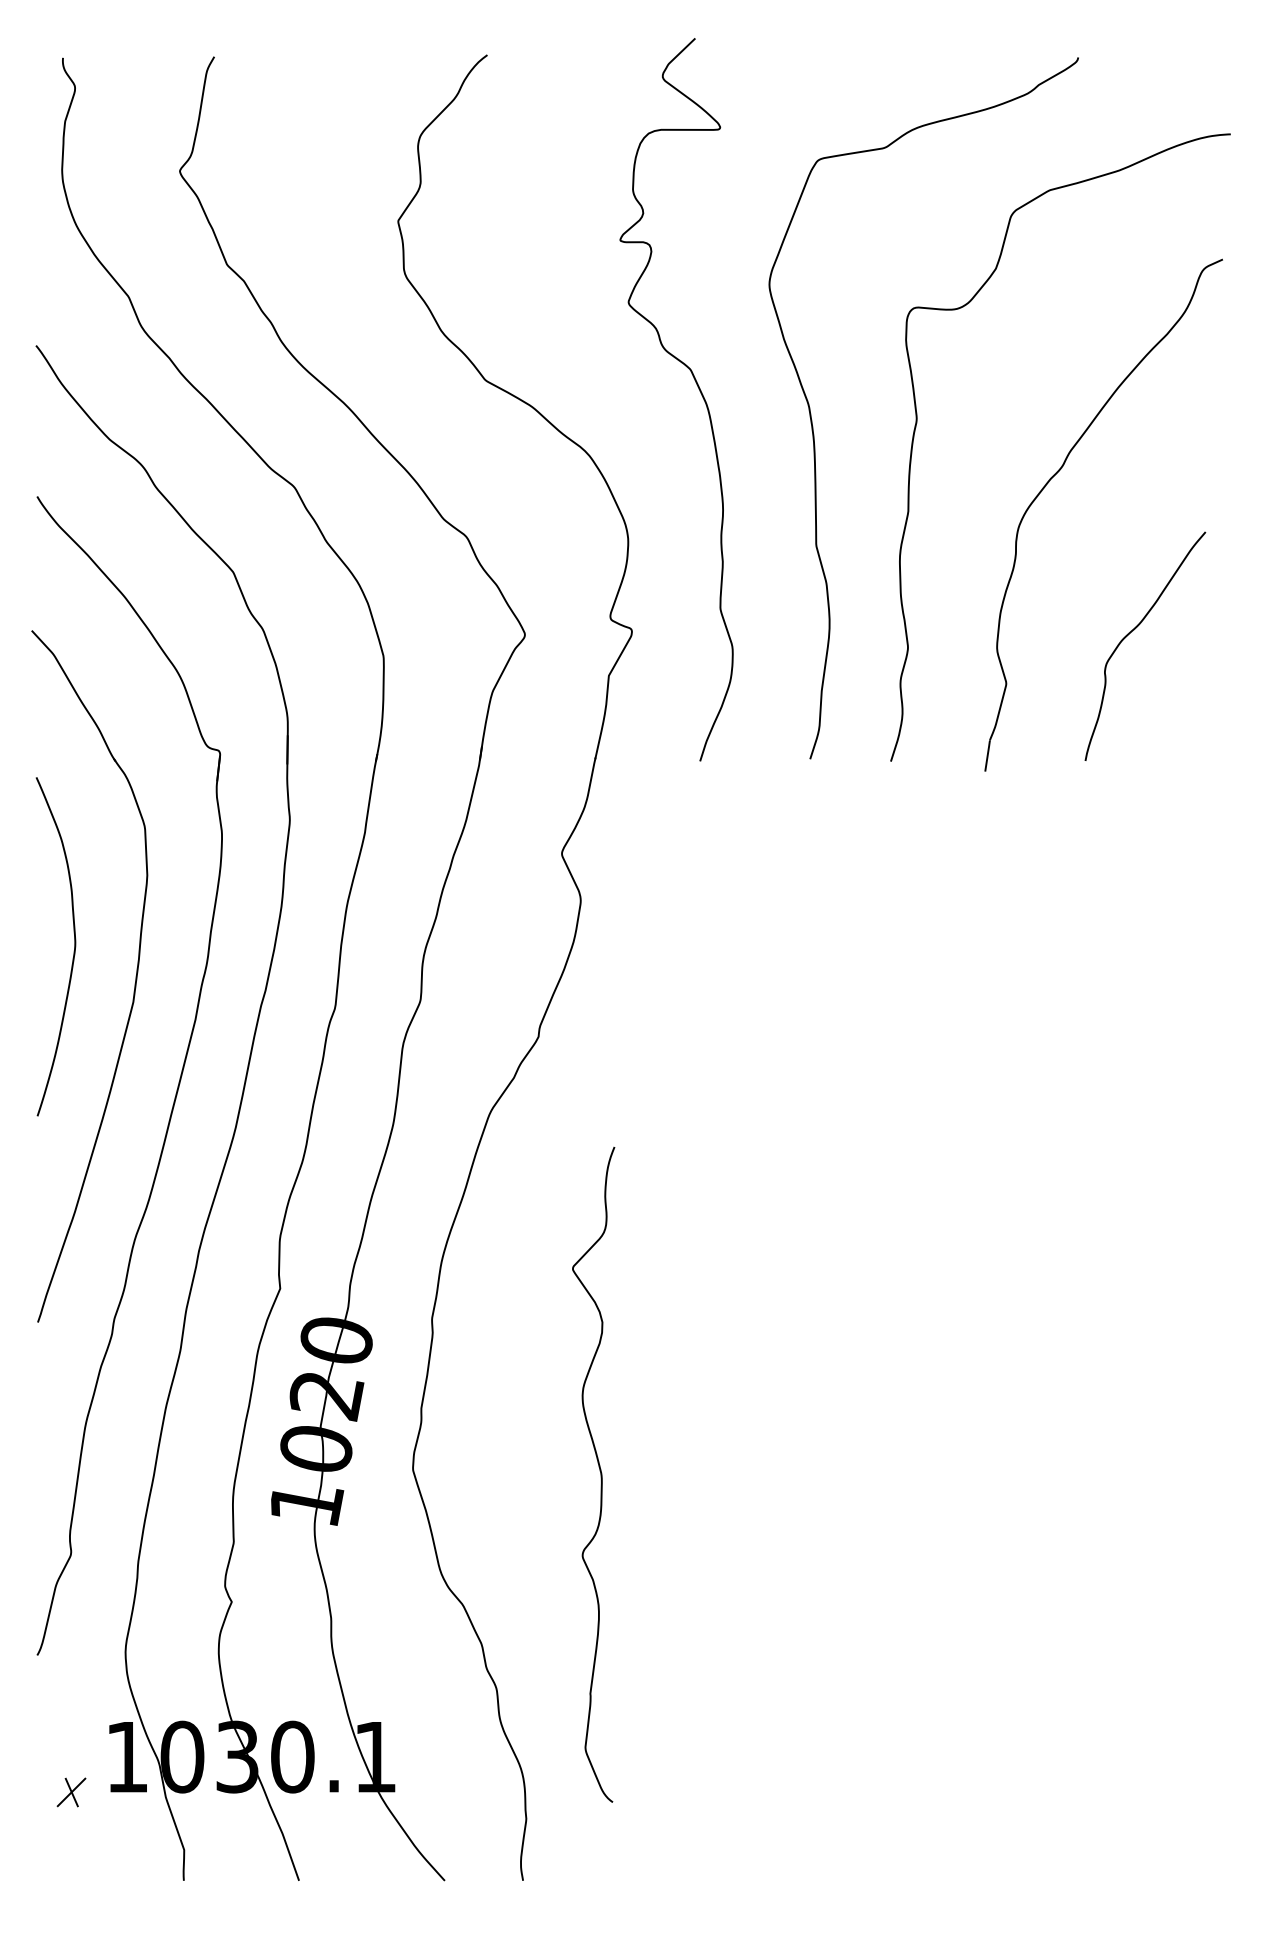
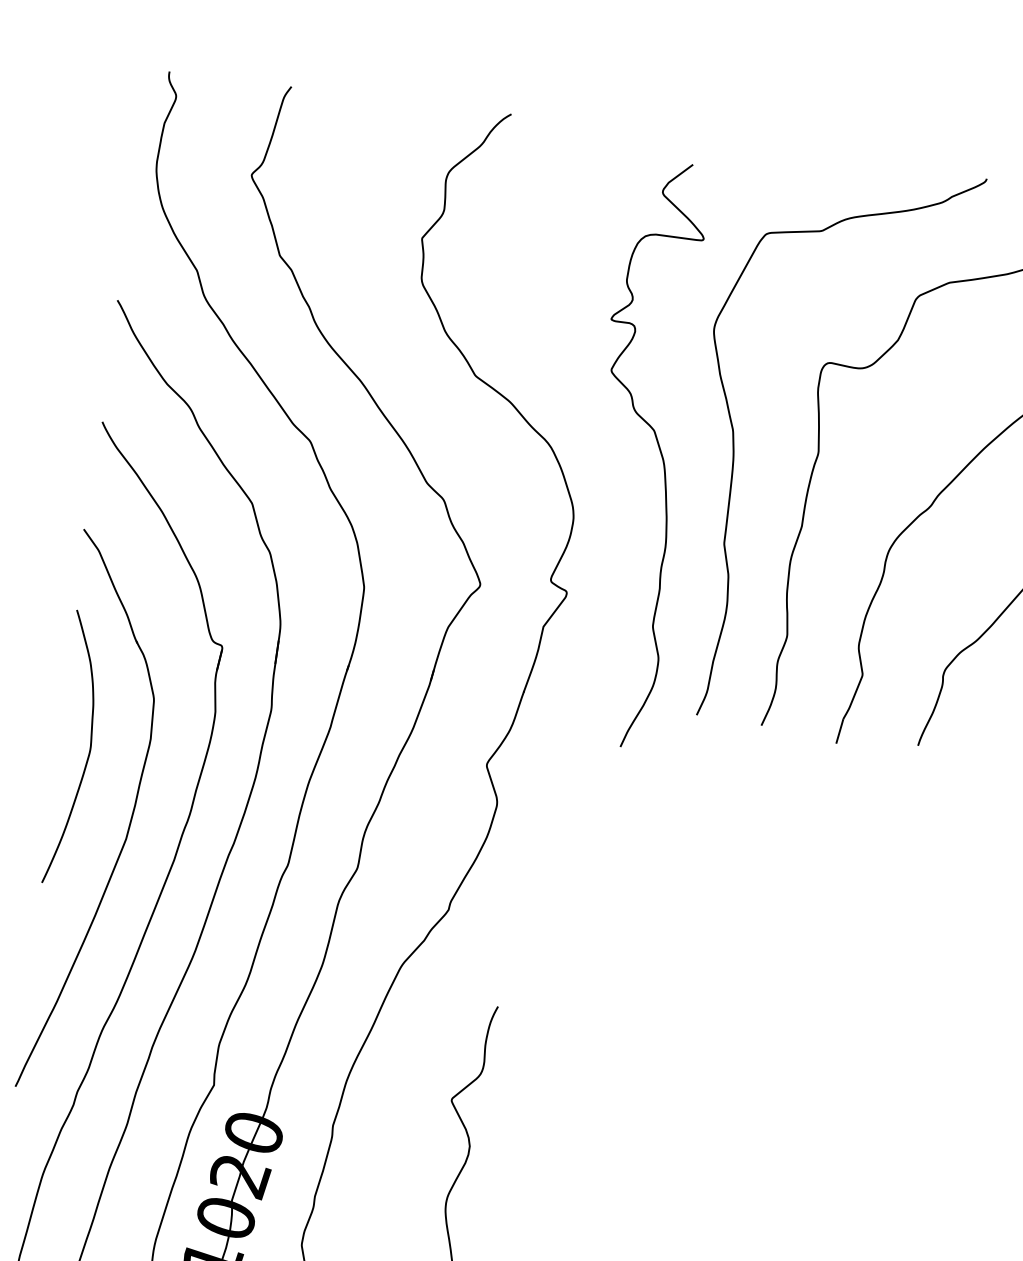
curve: (698, 389) -> (658, 447), moved
curve: (73, 951) -> (88, 754), moved

